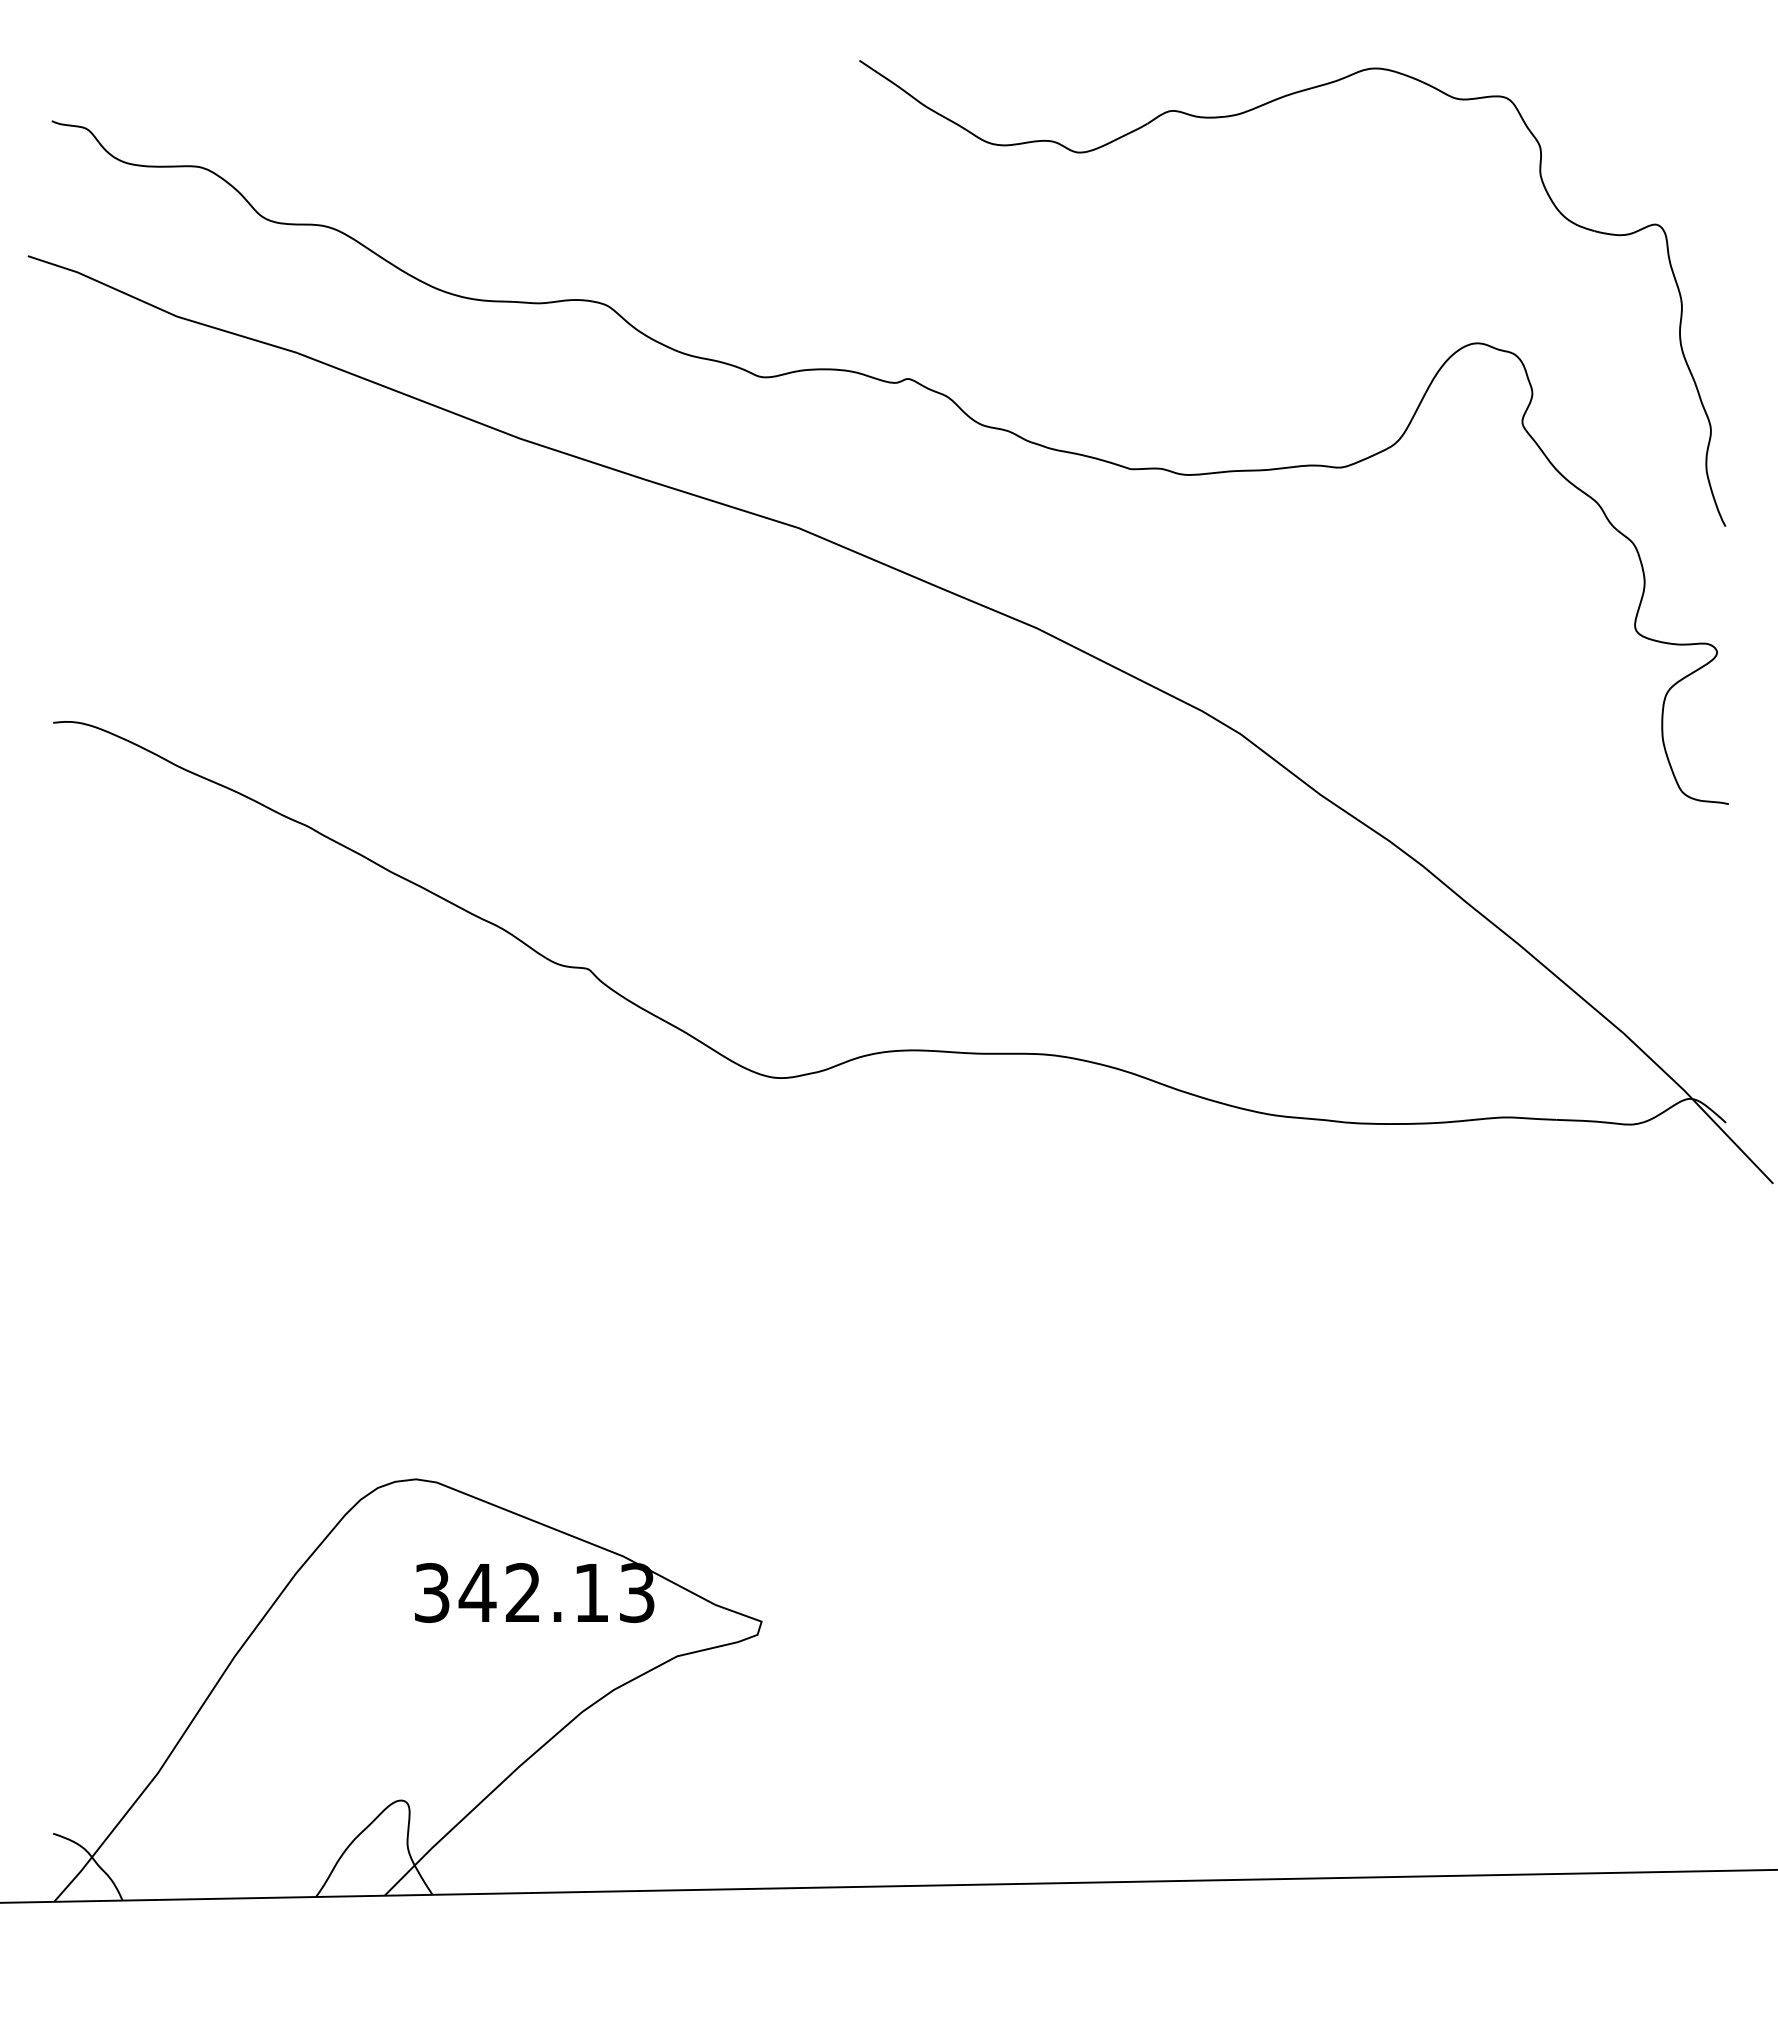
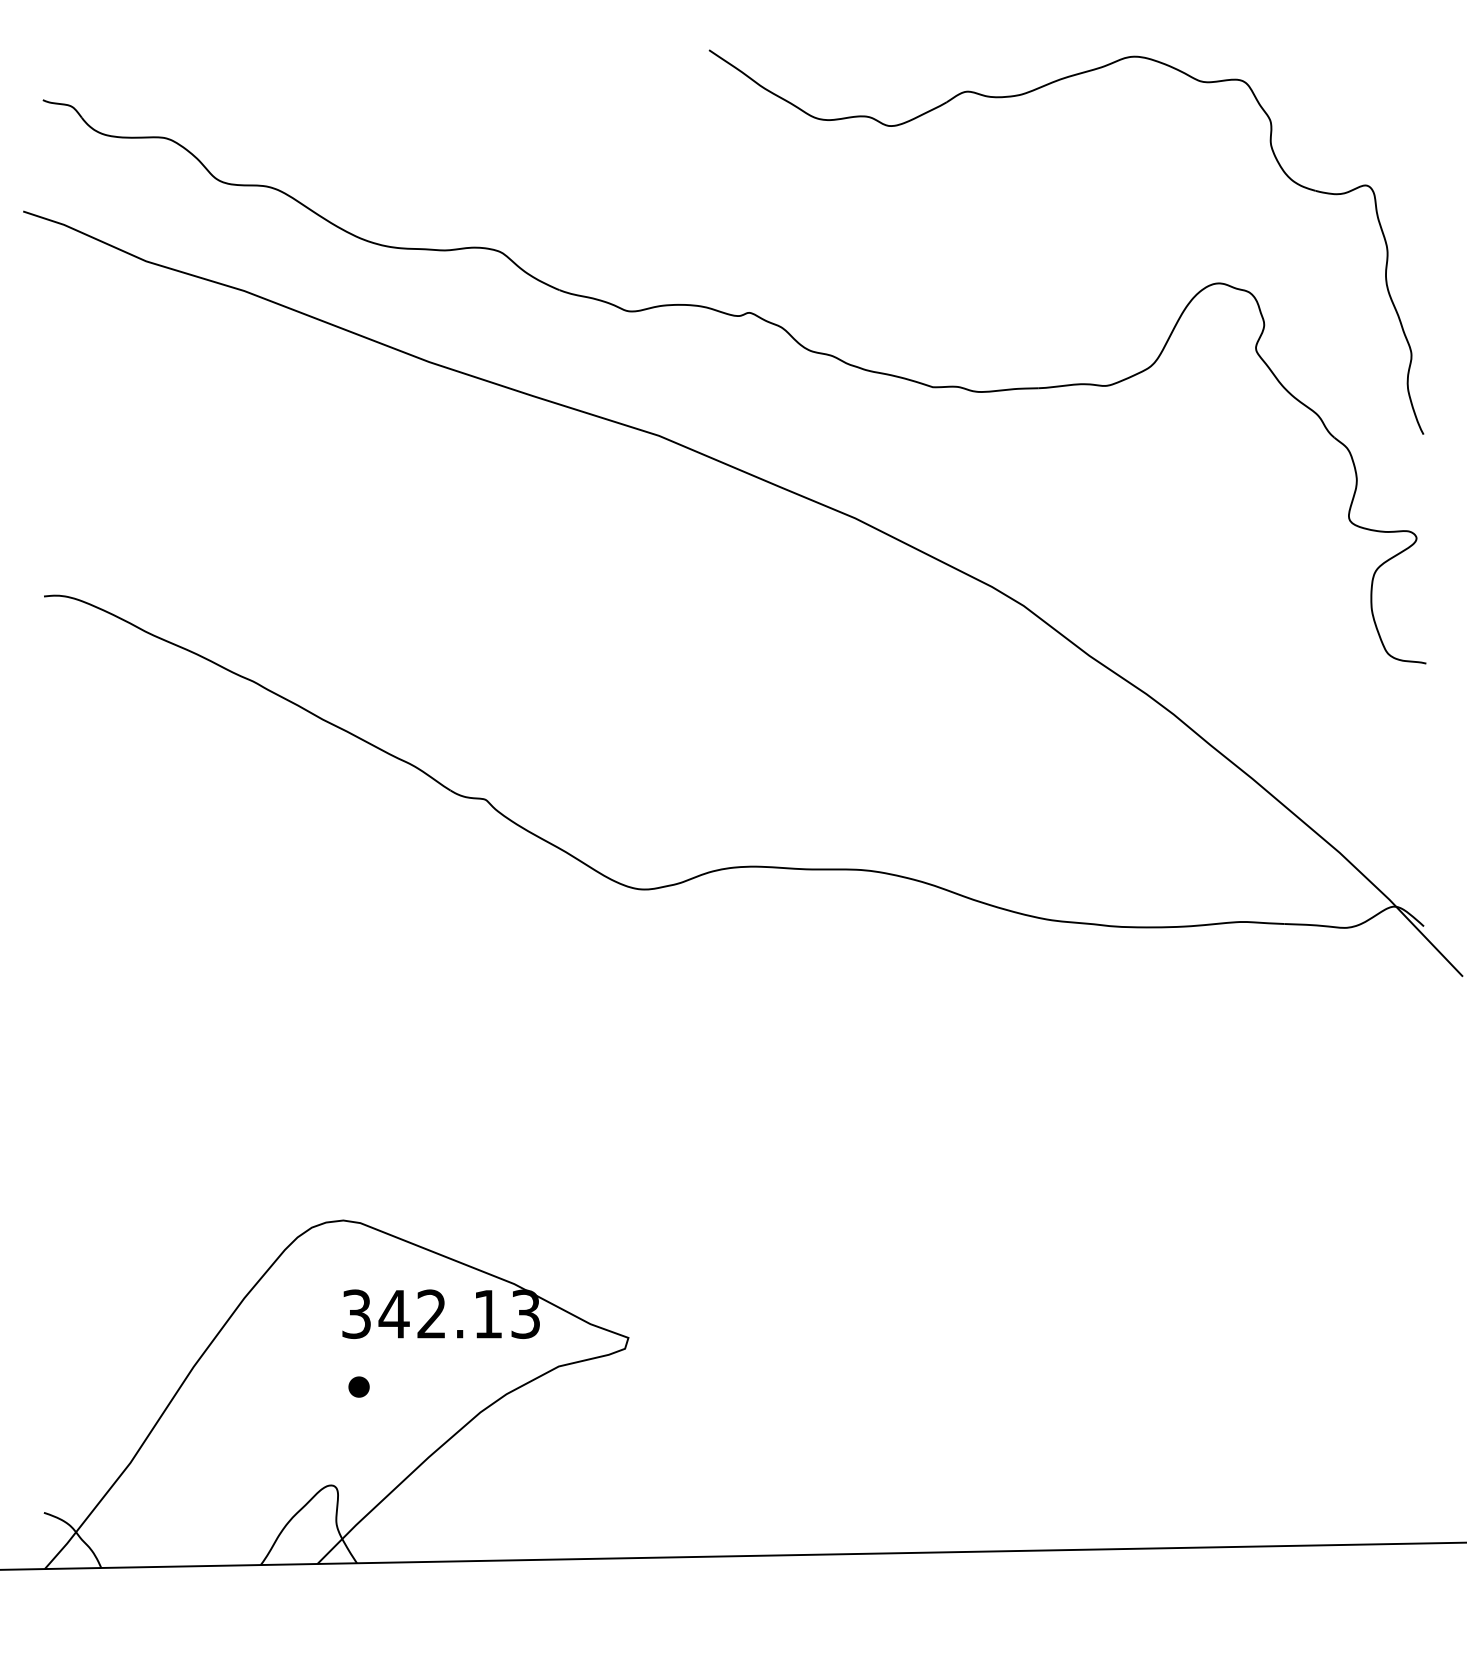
part: (434, 1681) -> (358, 1387), added

